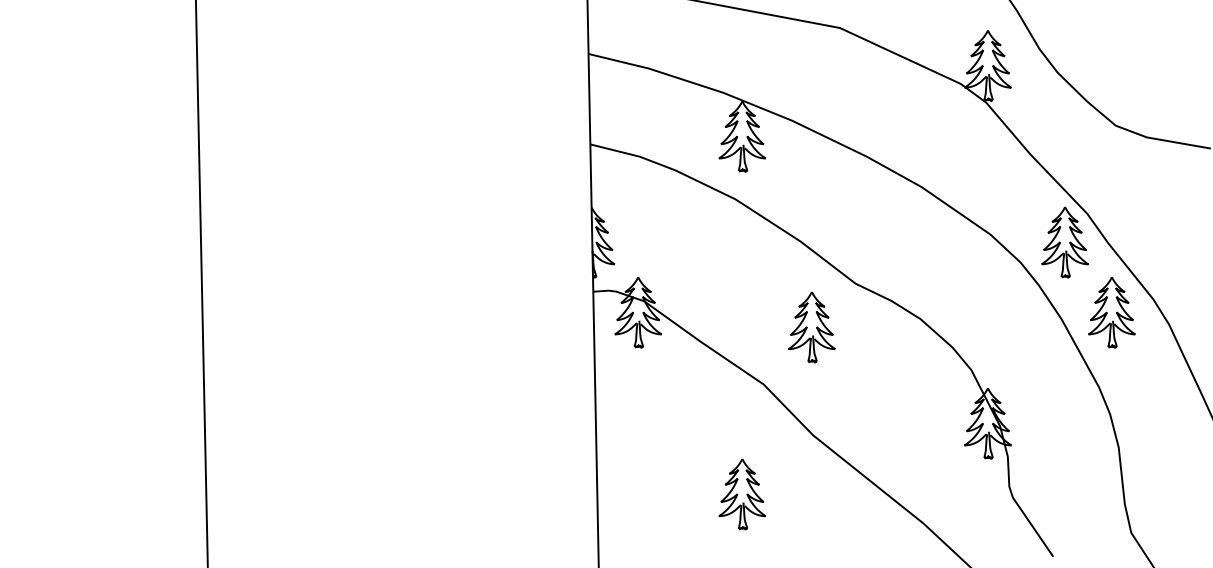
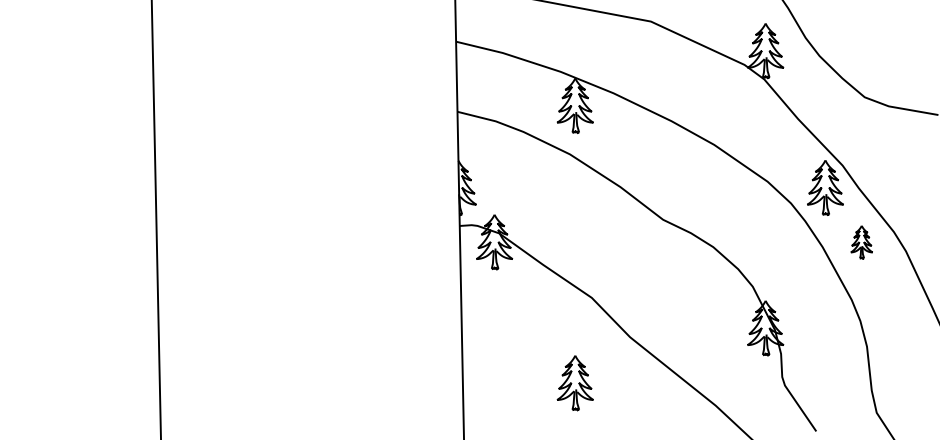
part: (1111, 312) -> (861, 242), size x0.6
part: (811, 327) -> (628, 253), removed

